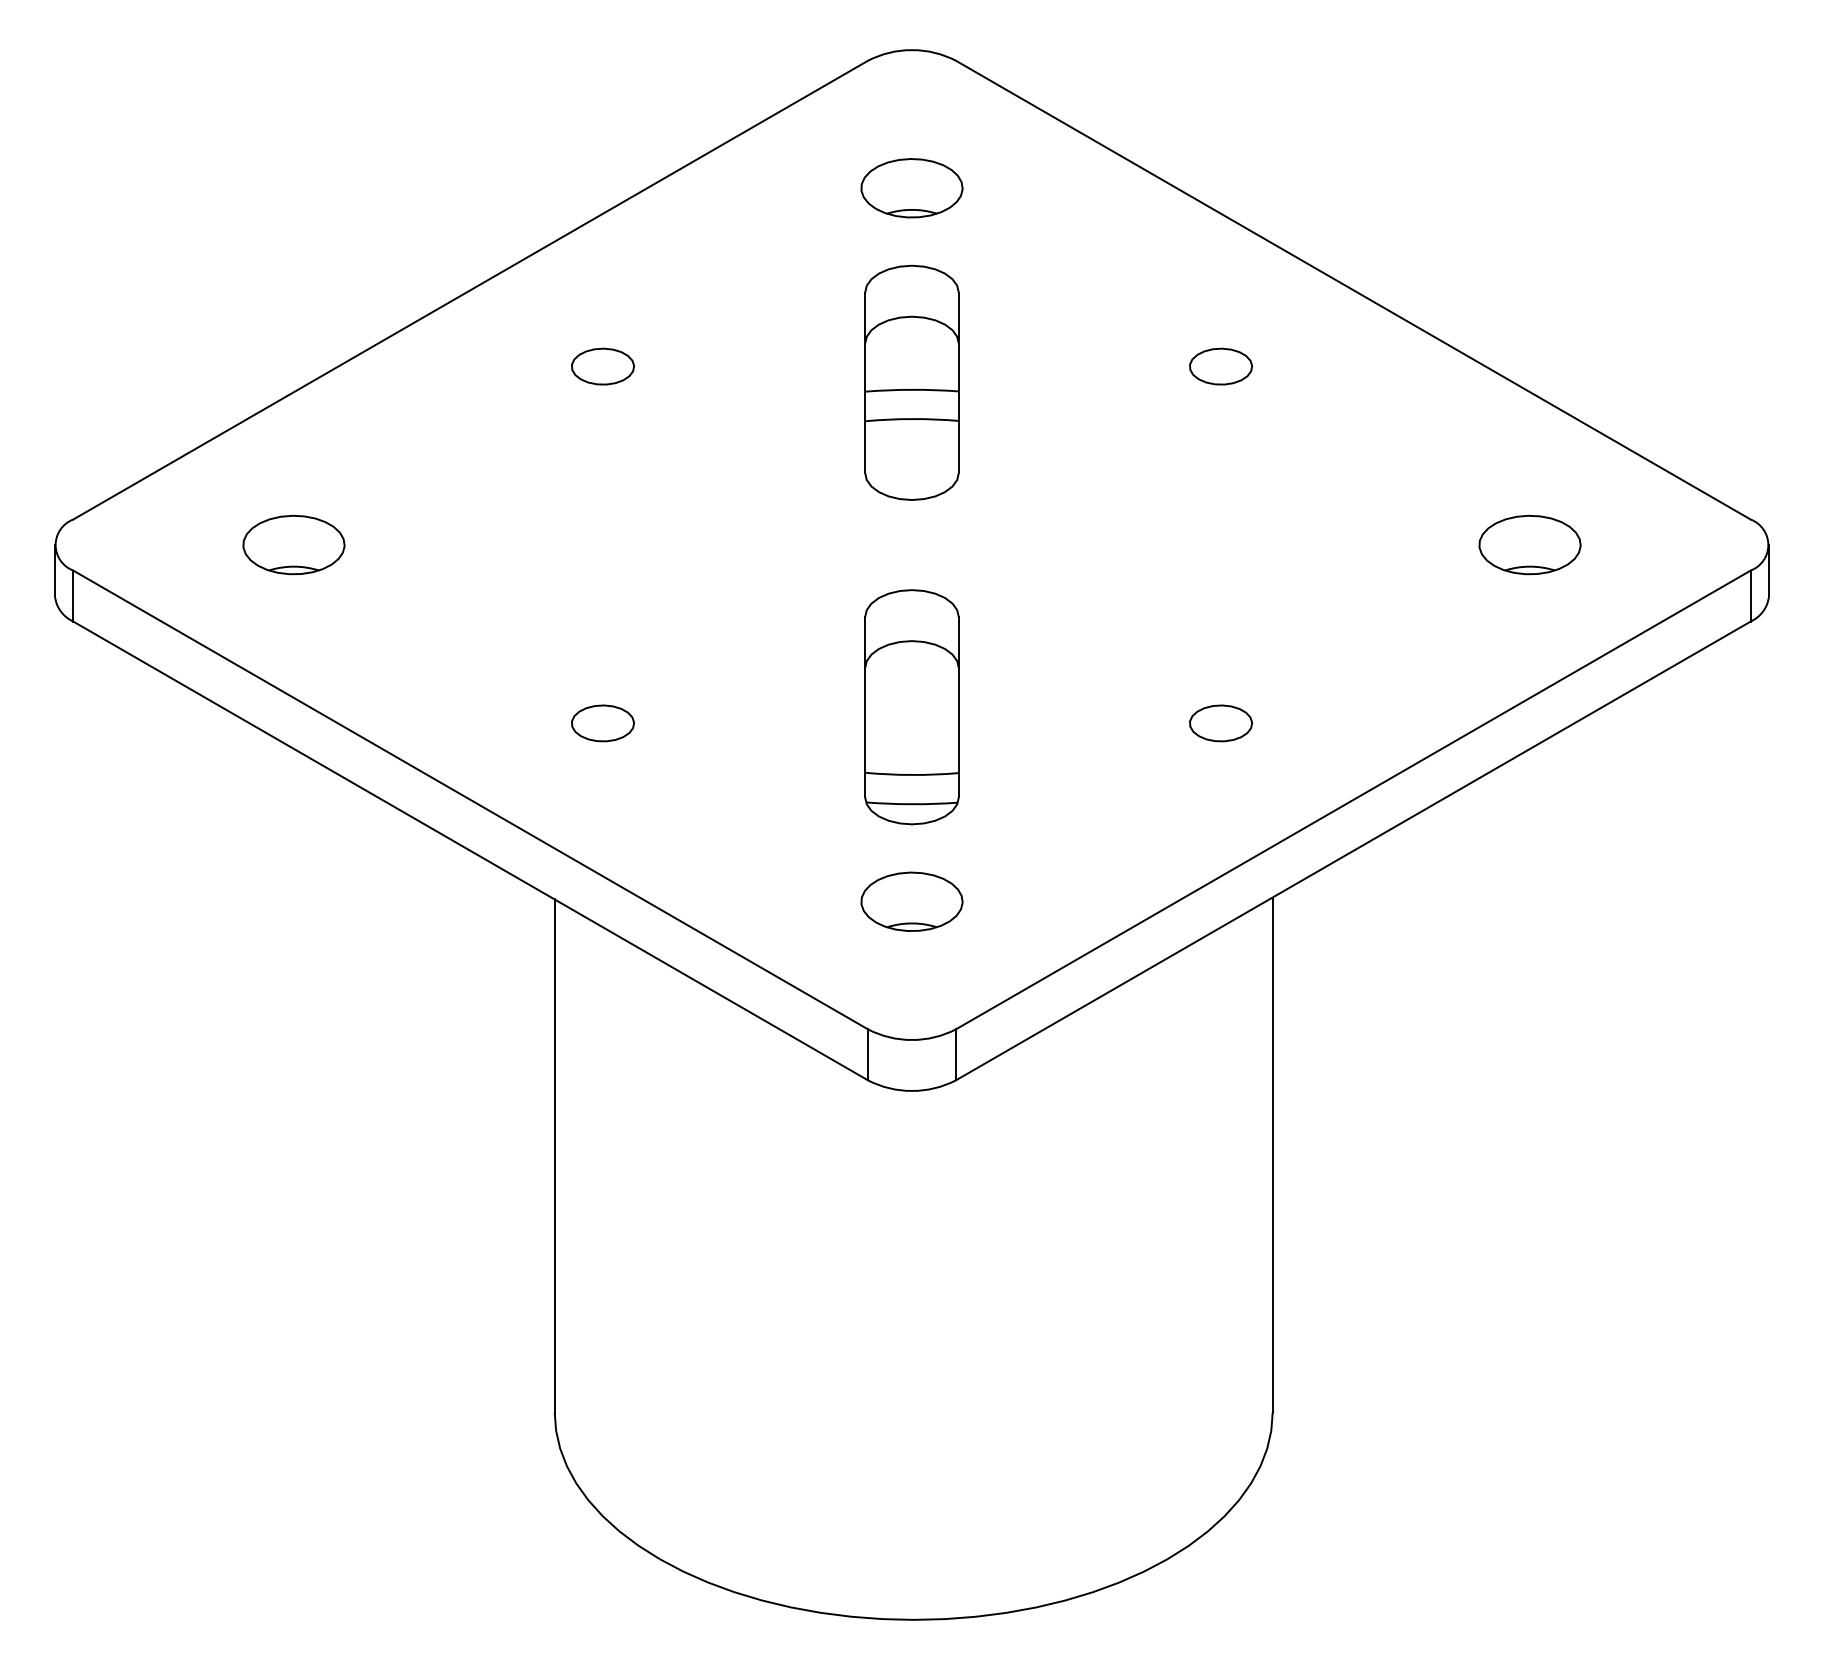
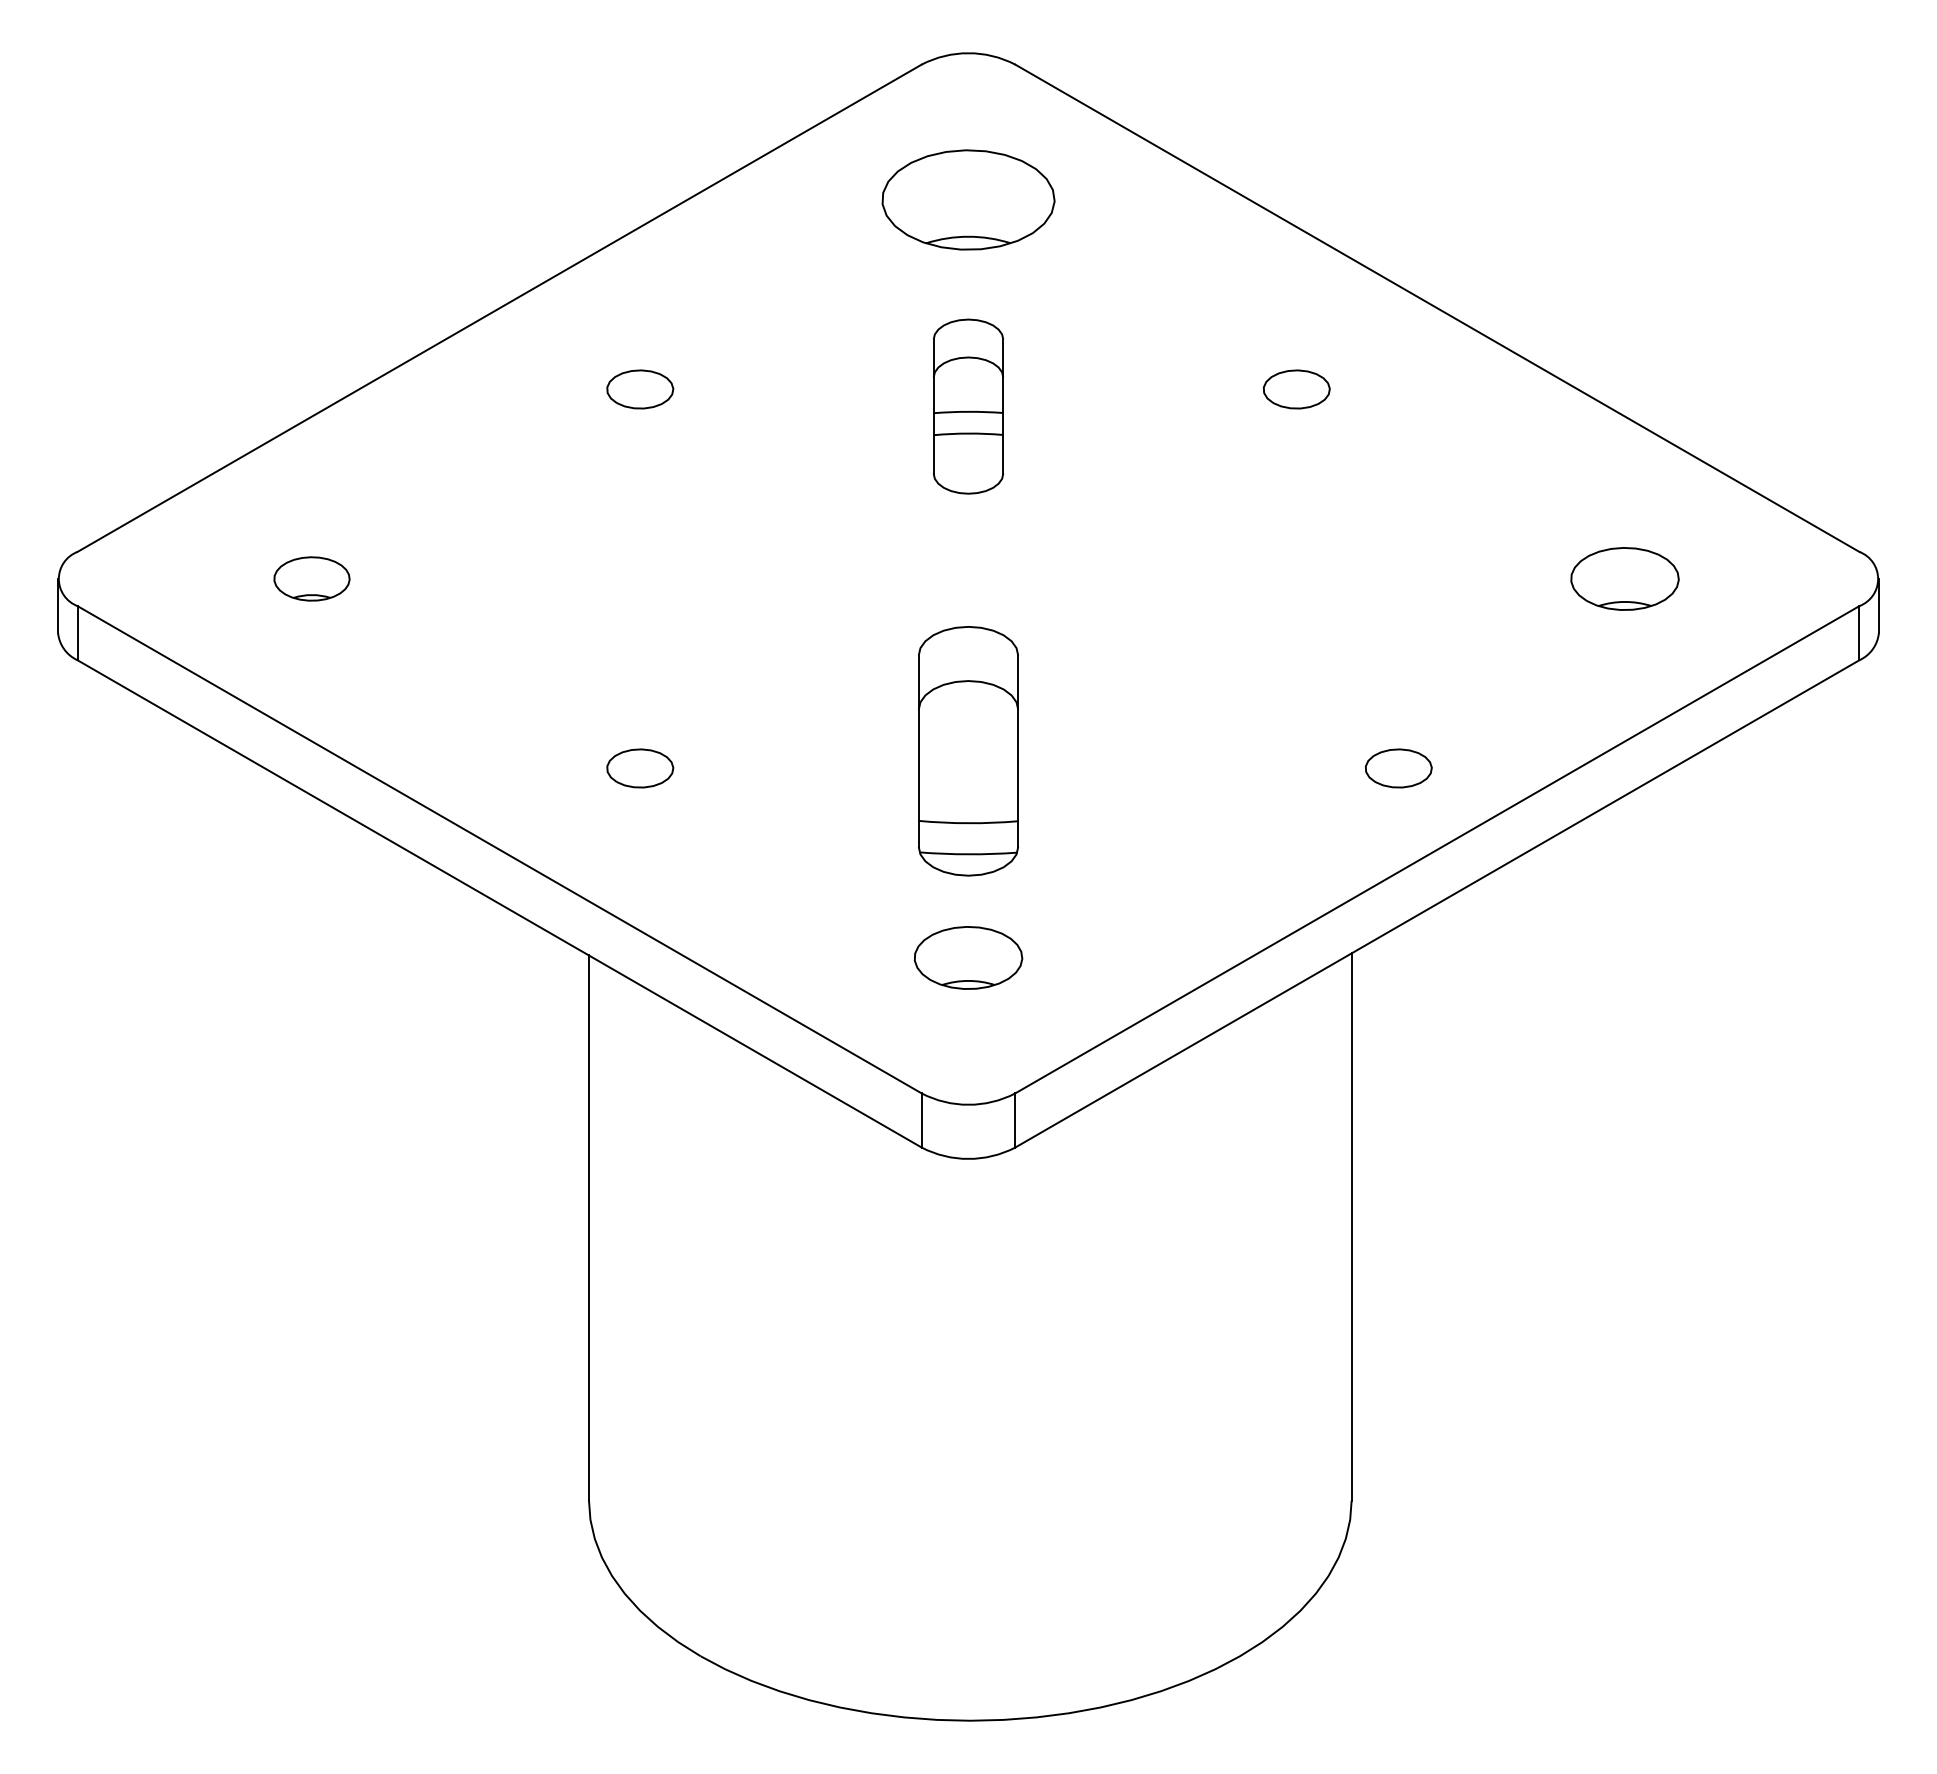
part: (912, 187) -> (968, 199), size x1.6
part: (912, 382) -> (968, 406), size x0.7
part: (293, 544) -> (311, 578), size x0.7
part: (1220, 723) -> (1398, 768), moved

